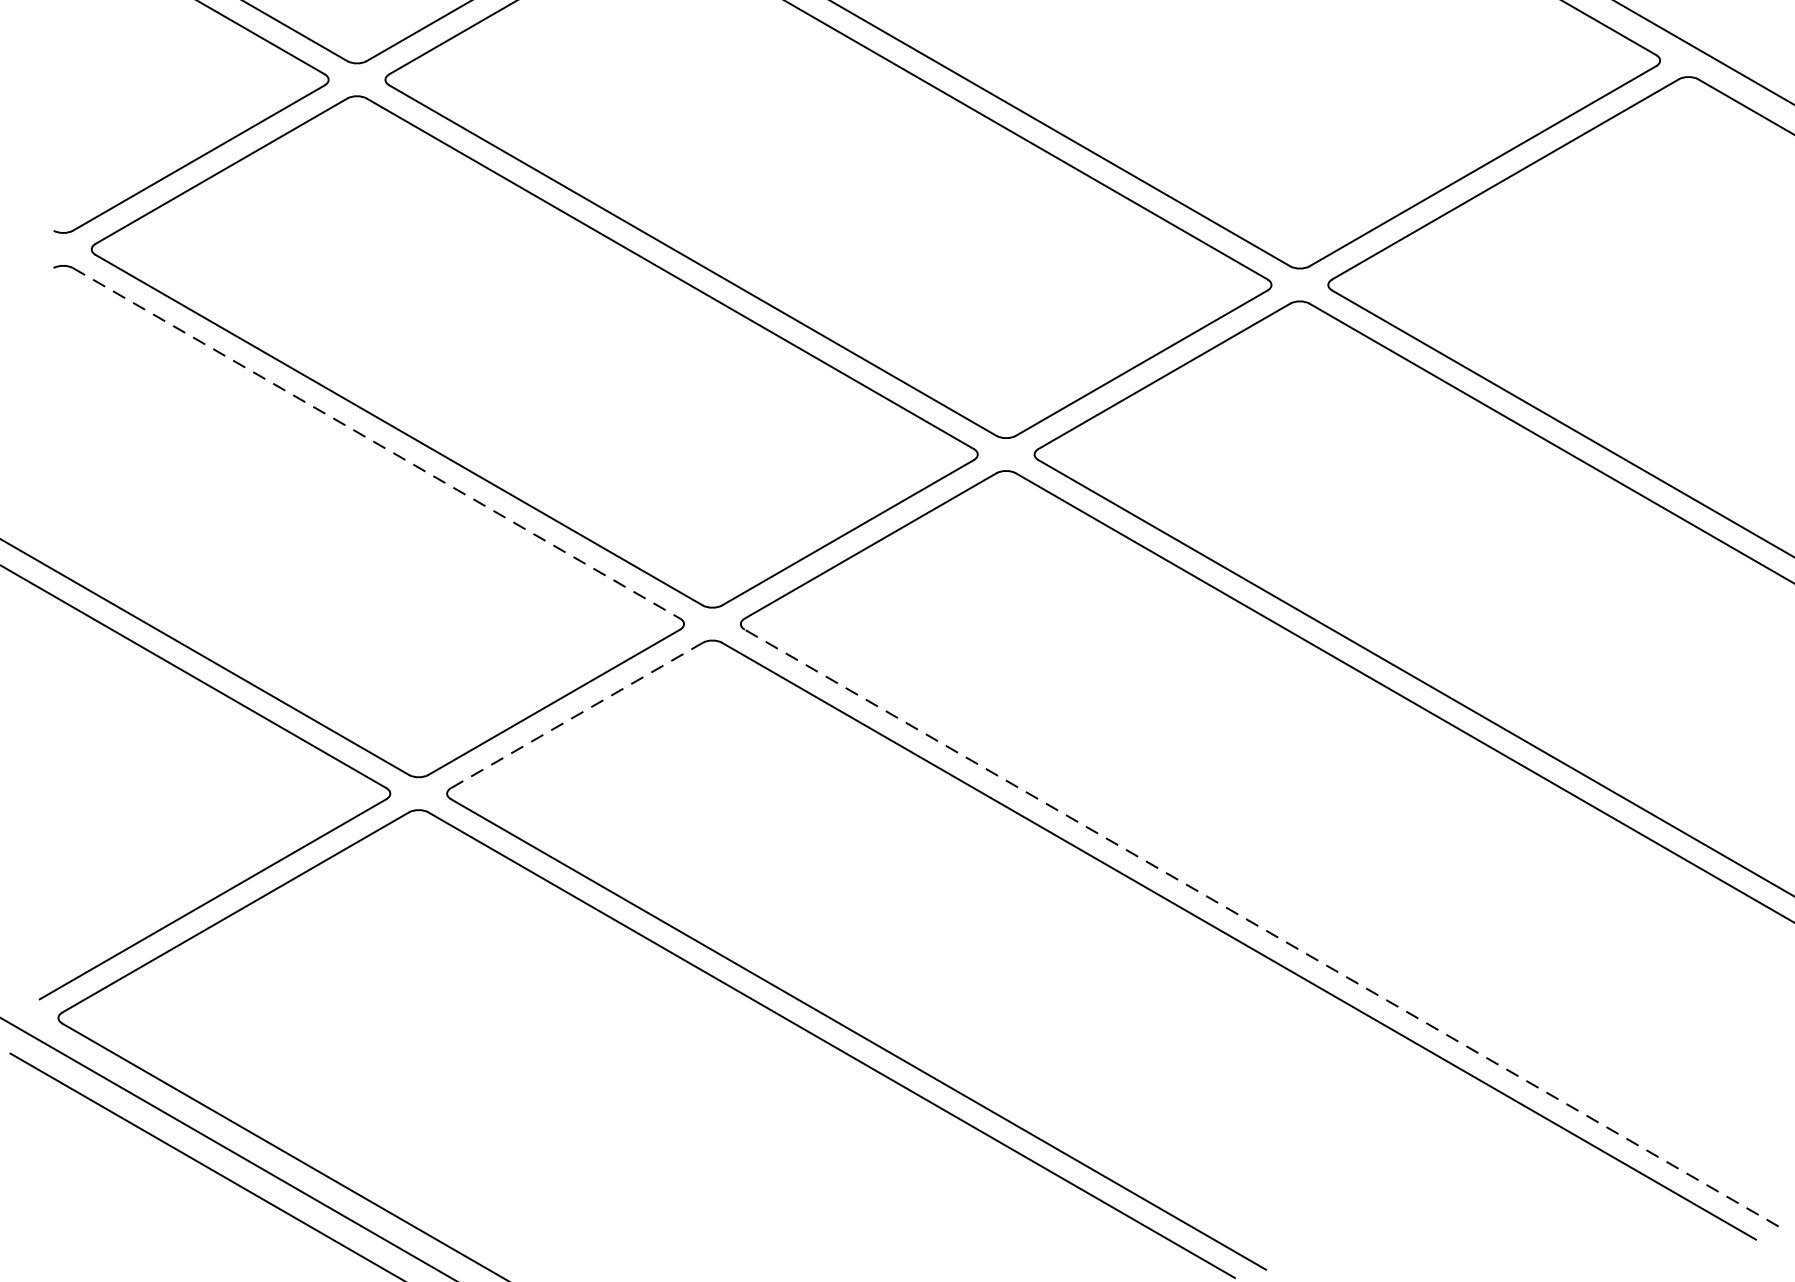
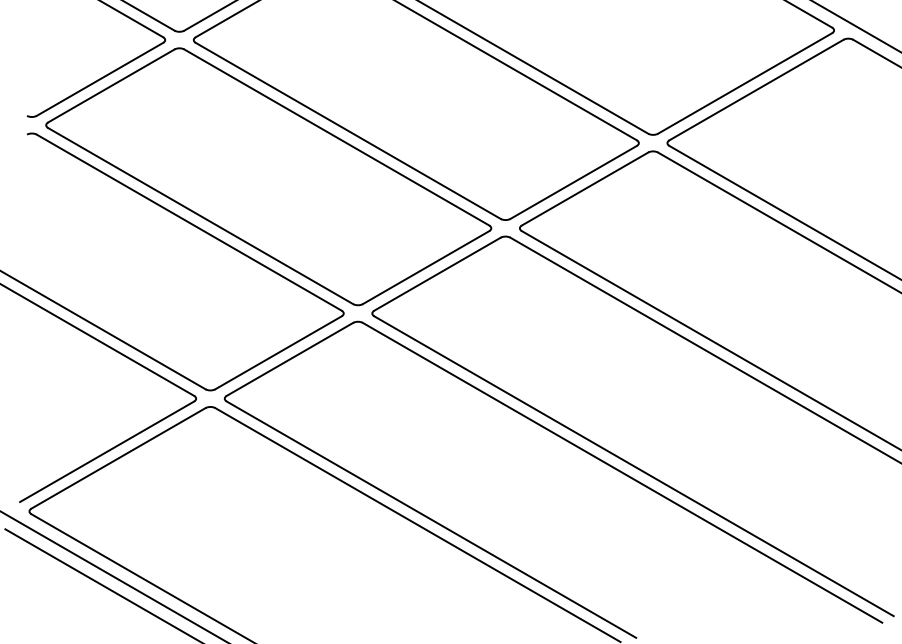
line: (376, 442) -> (189, 222), dashed -> solid
line: (576, 715) -> (289, 359), dashed -> solid
line: (1262, 928) -> (634, 466), dashed -> solid

